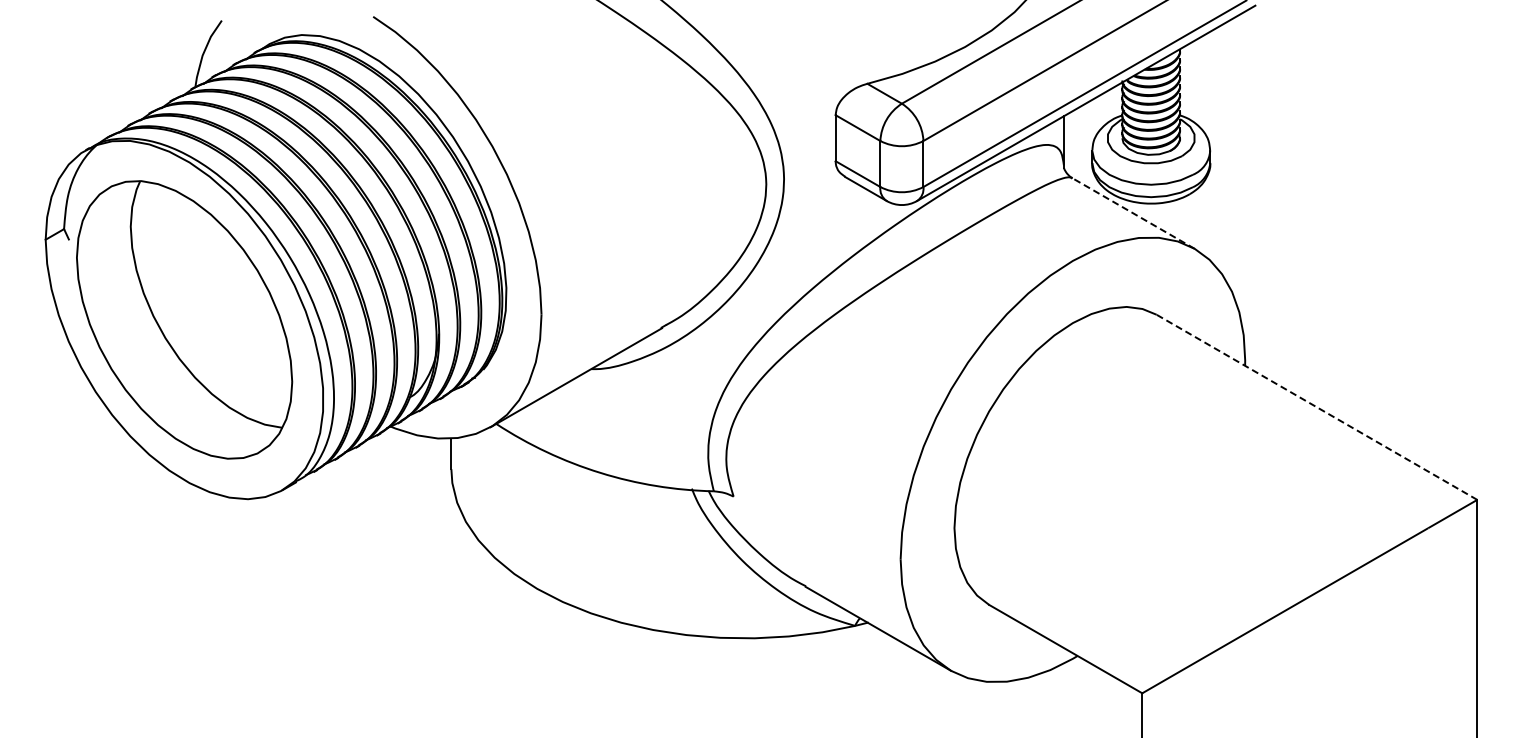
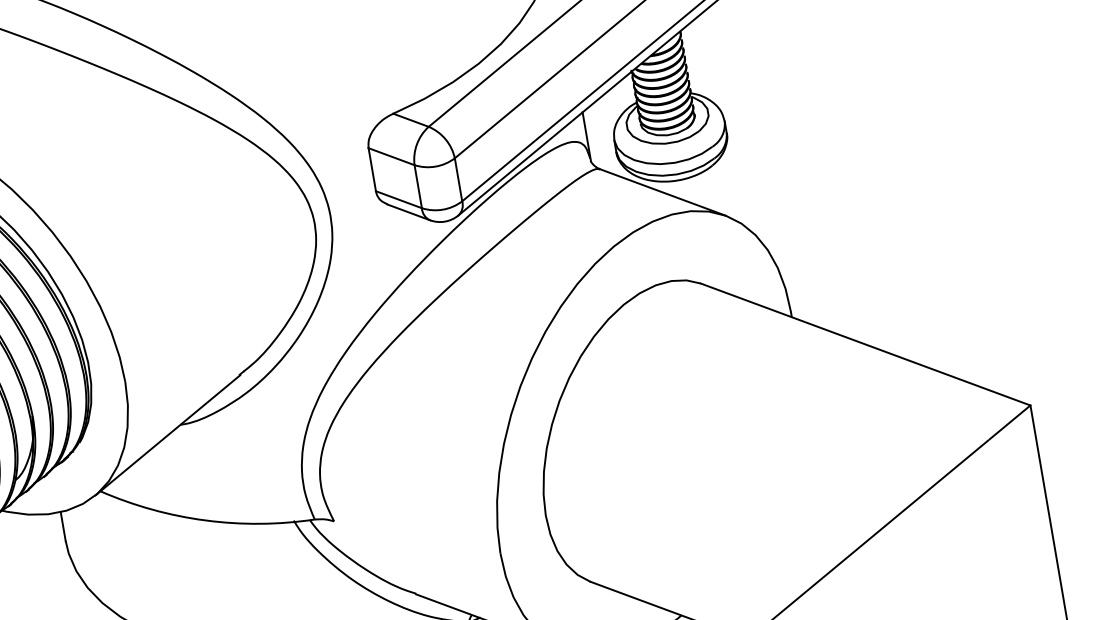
line: (1133, 213) -> (662, 192), dashed -> solid
line: (1316, 407) -> (865, 344), dashed -> solid

